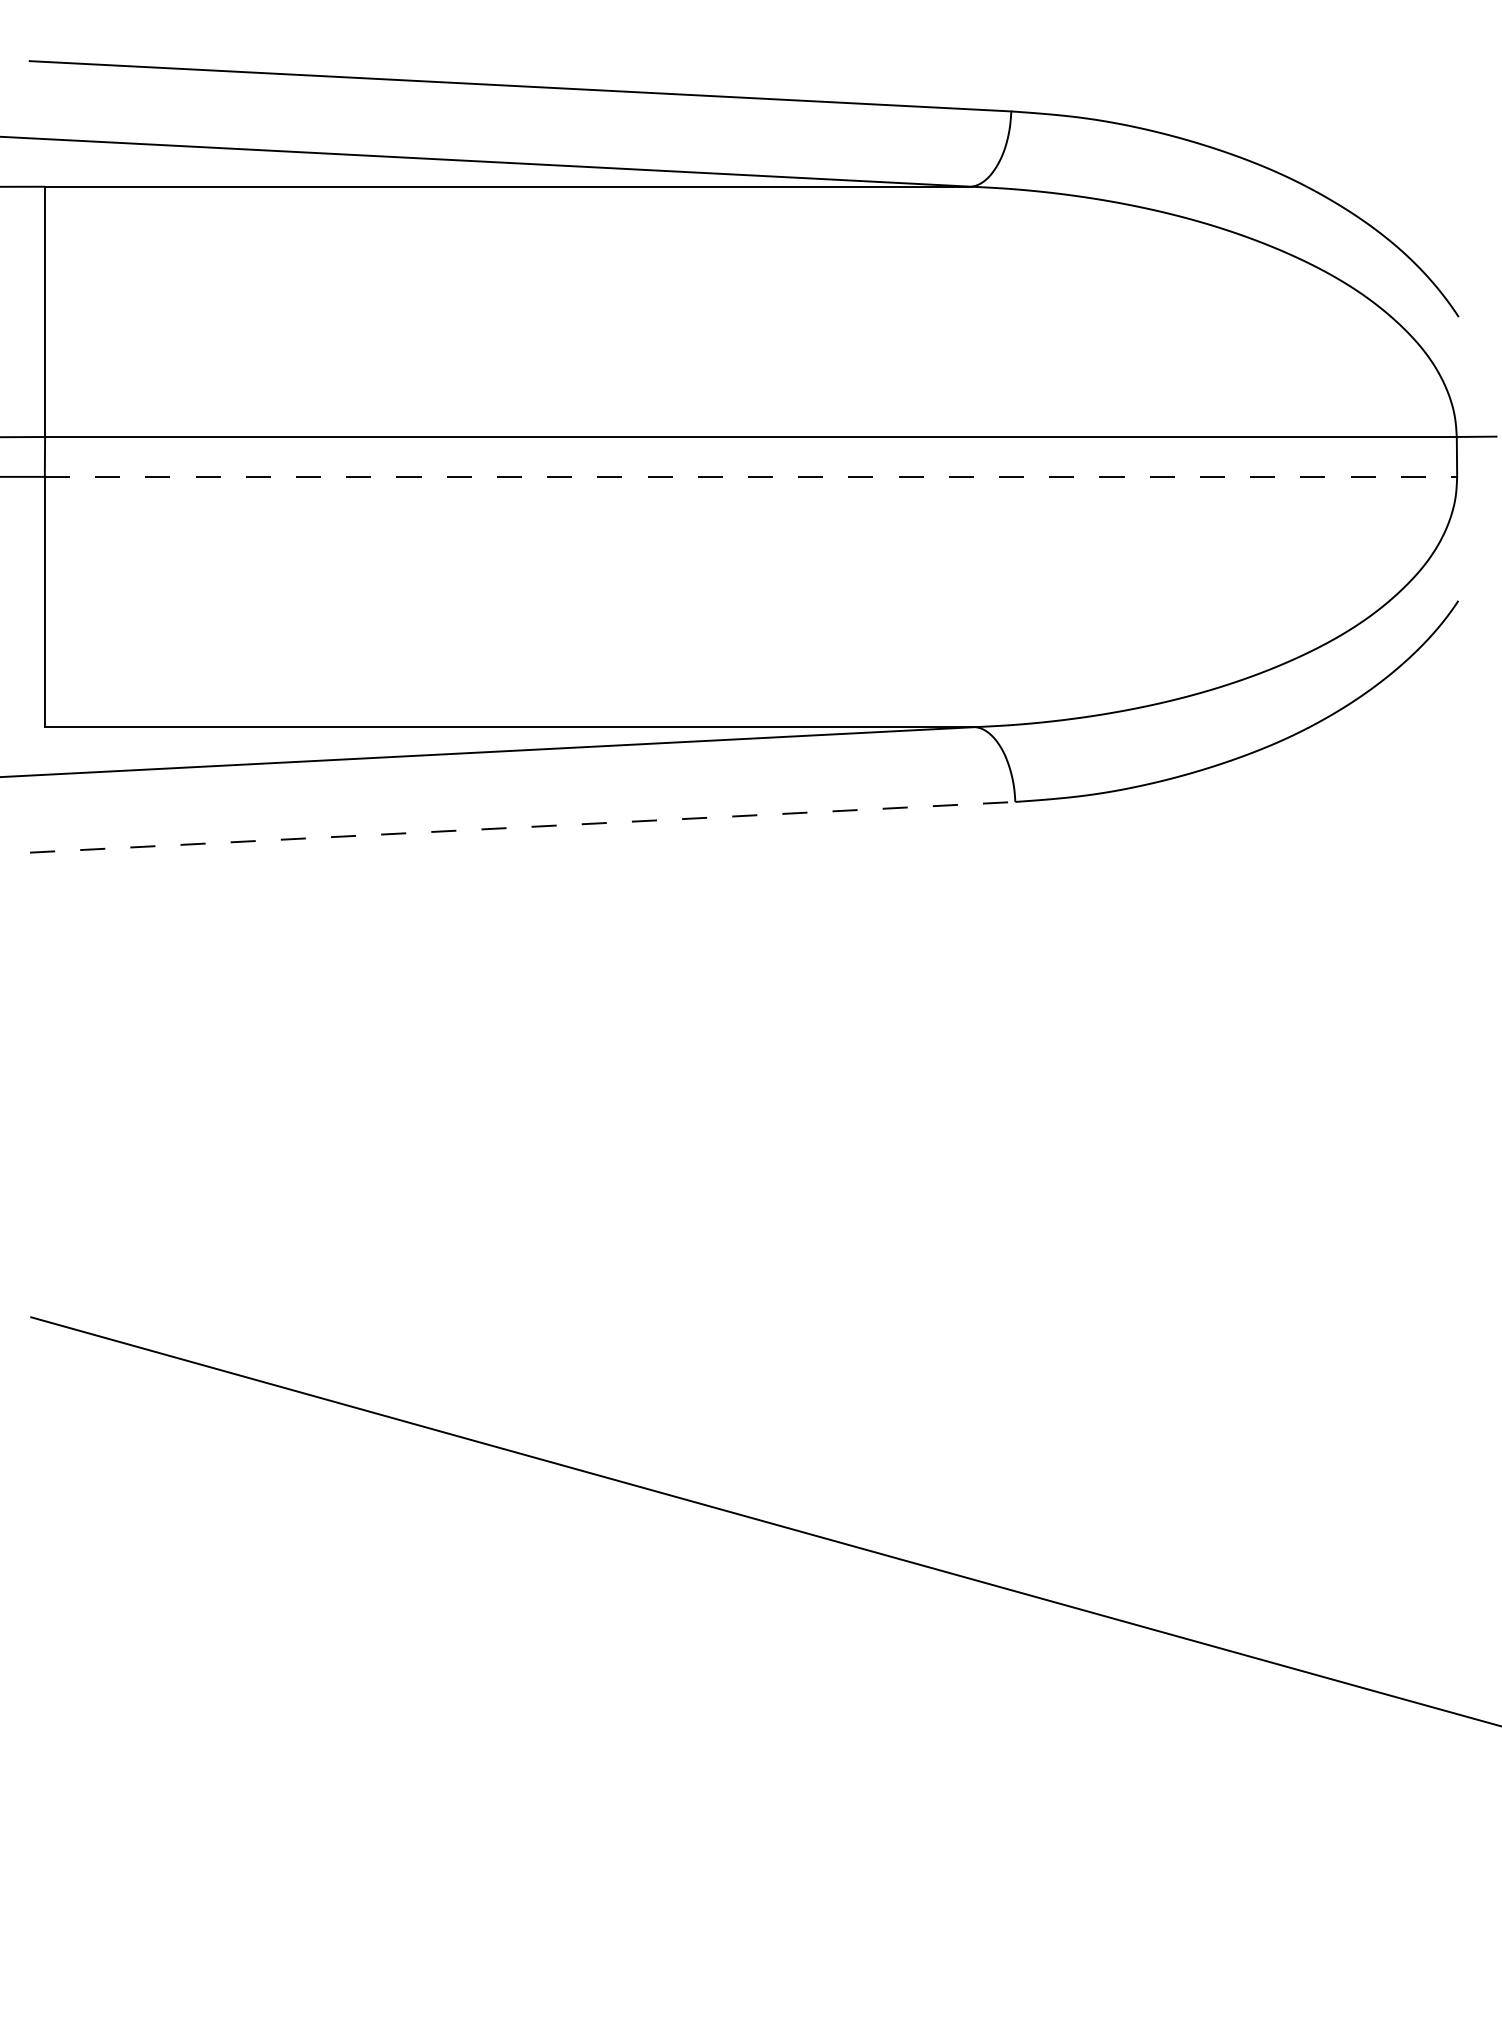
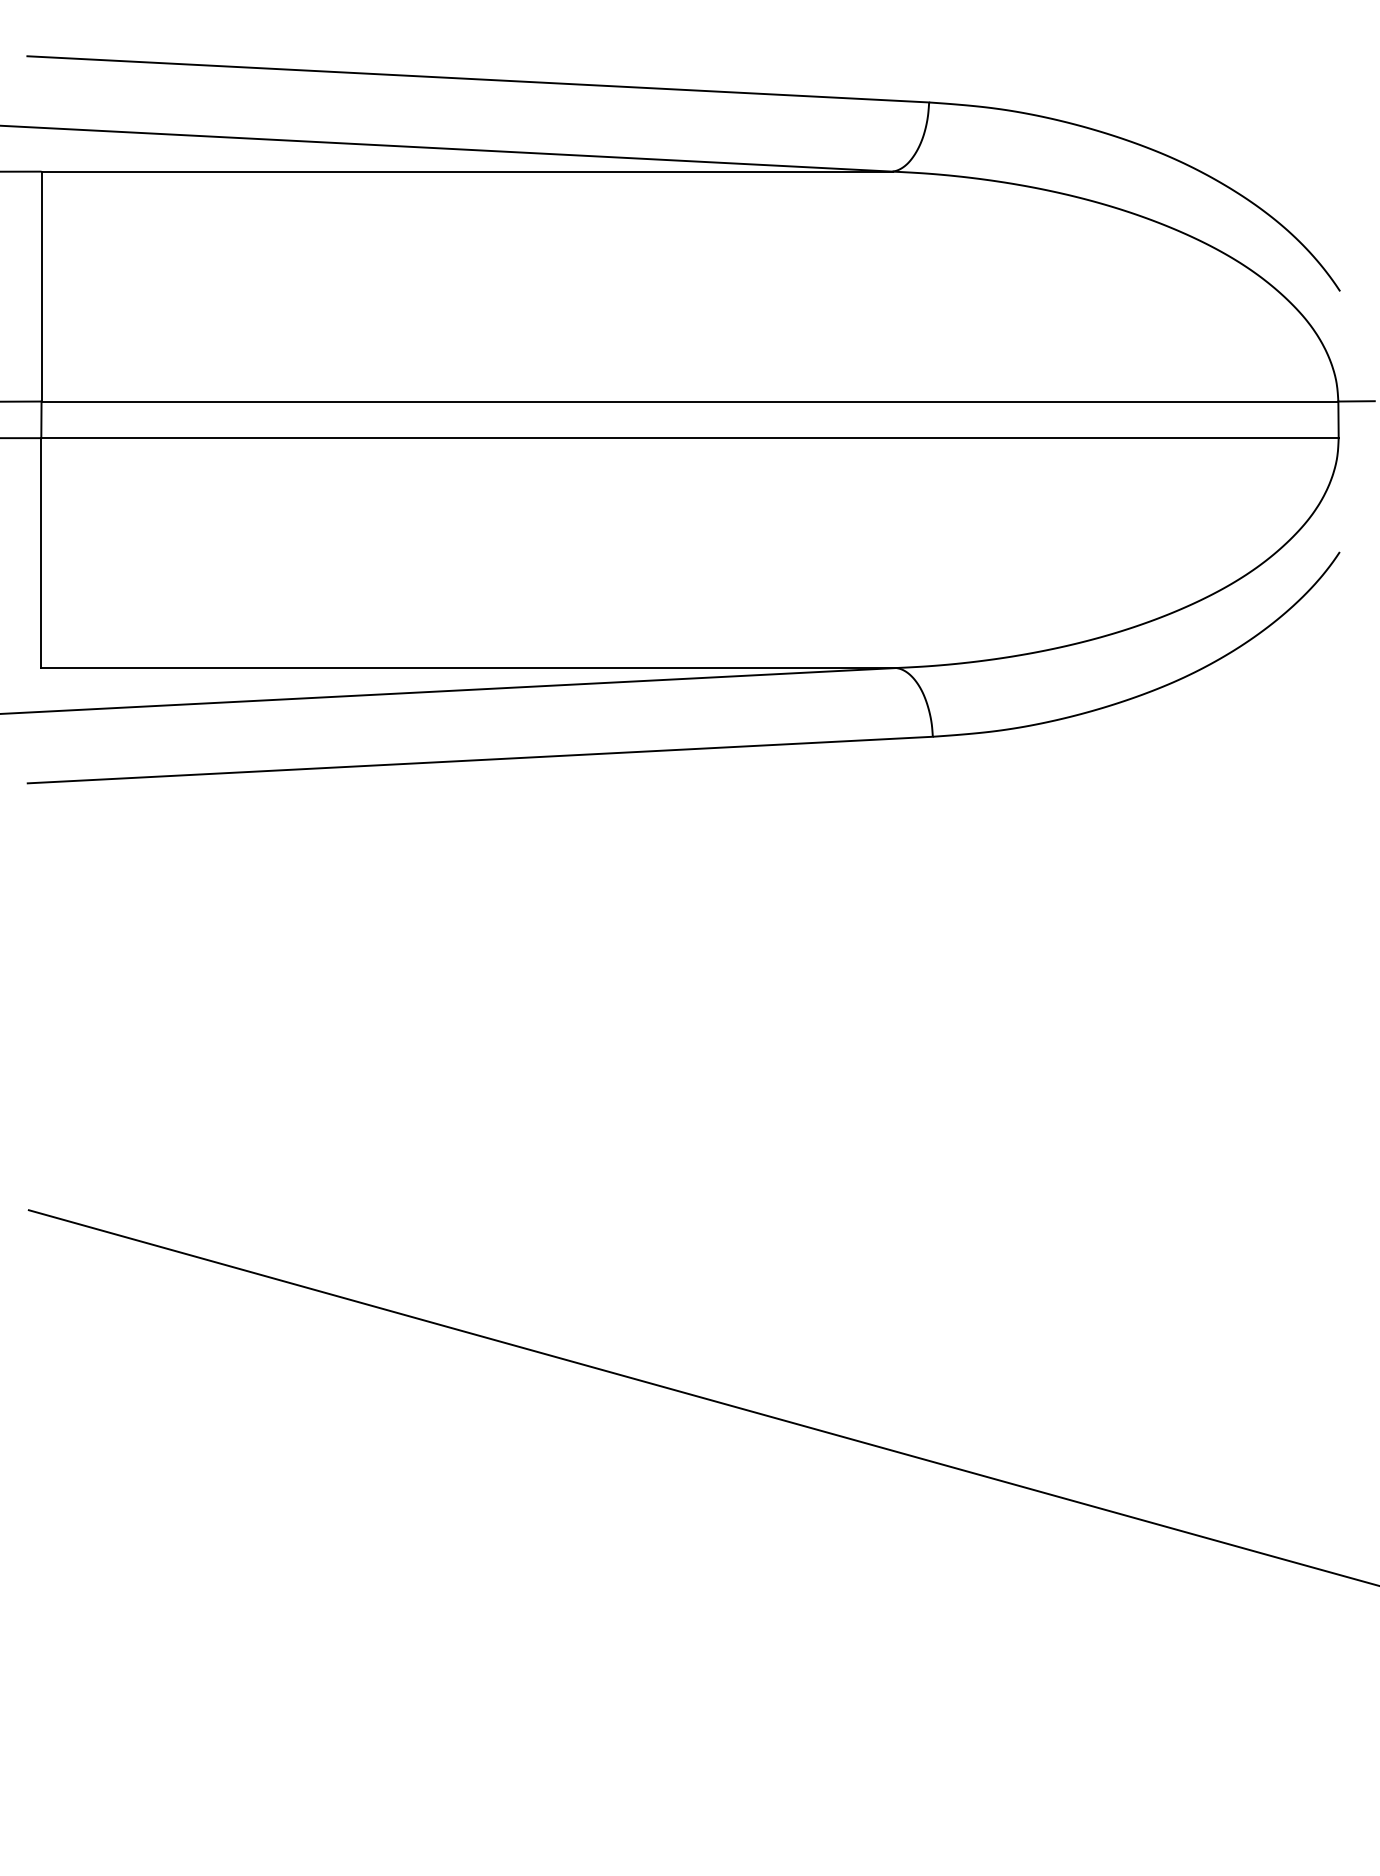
line: (751, 477) -> (690, 438), dashed -> solid
line: (522, 827) -> (480, 760), dashed -> solid

